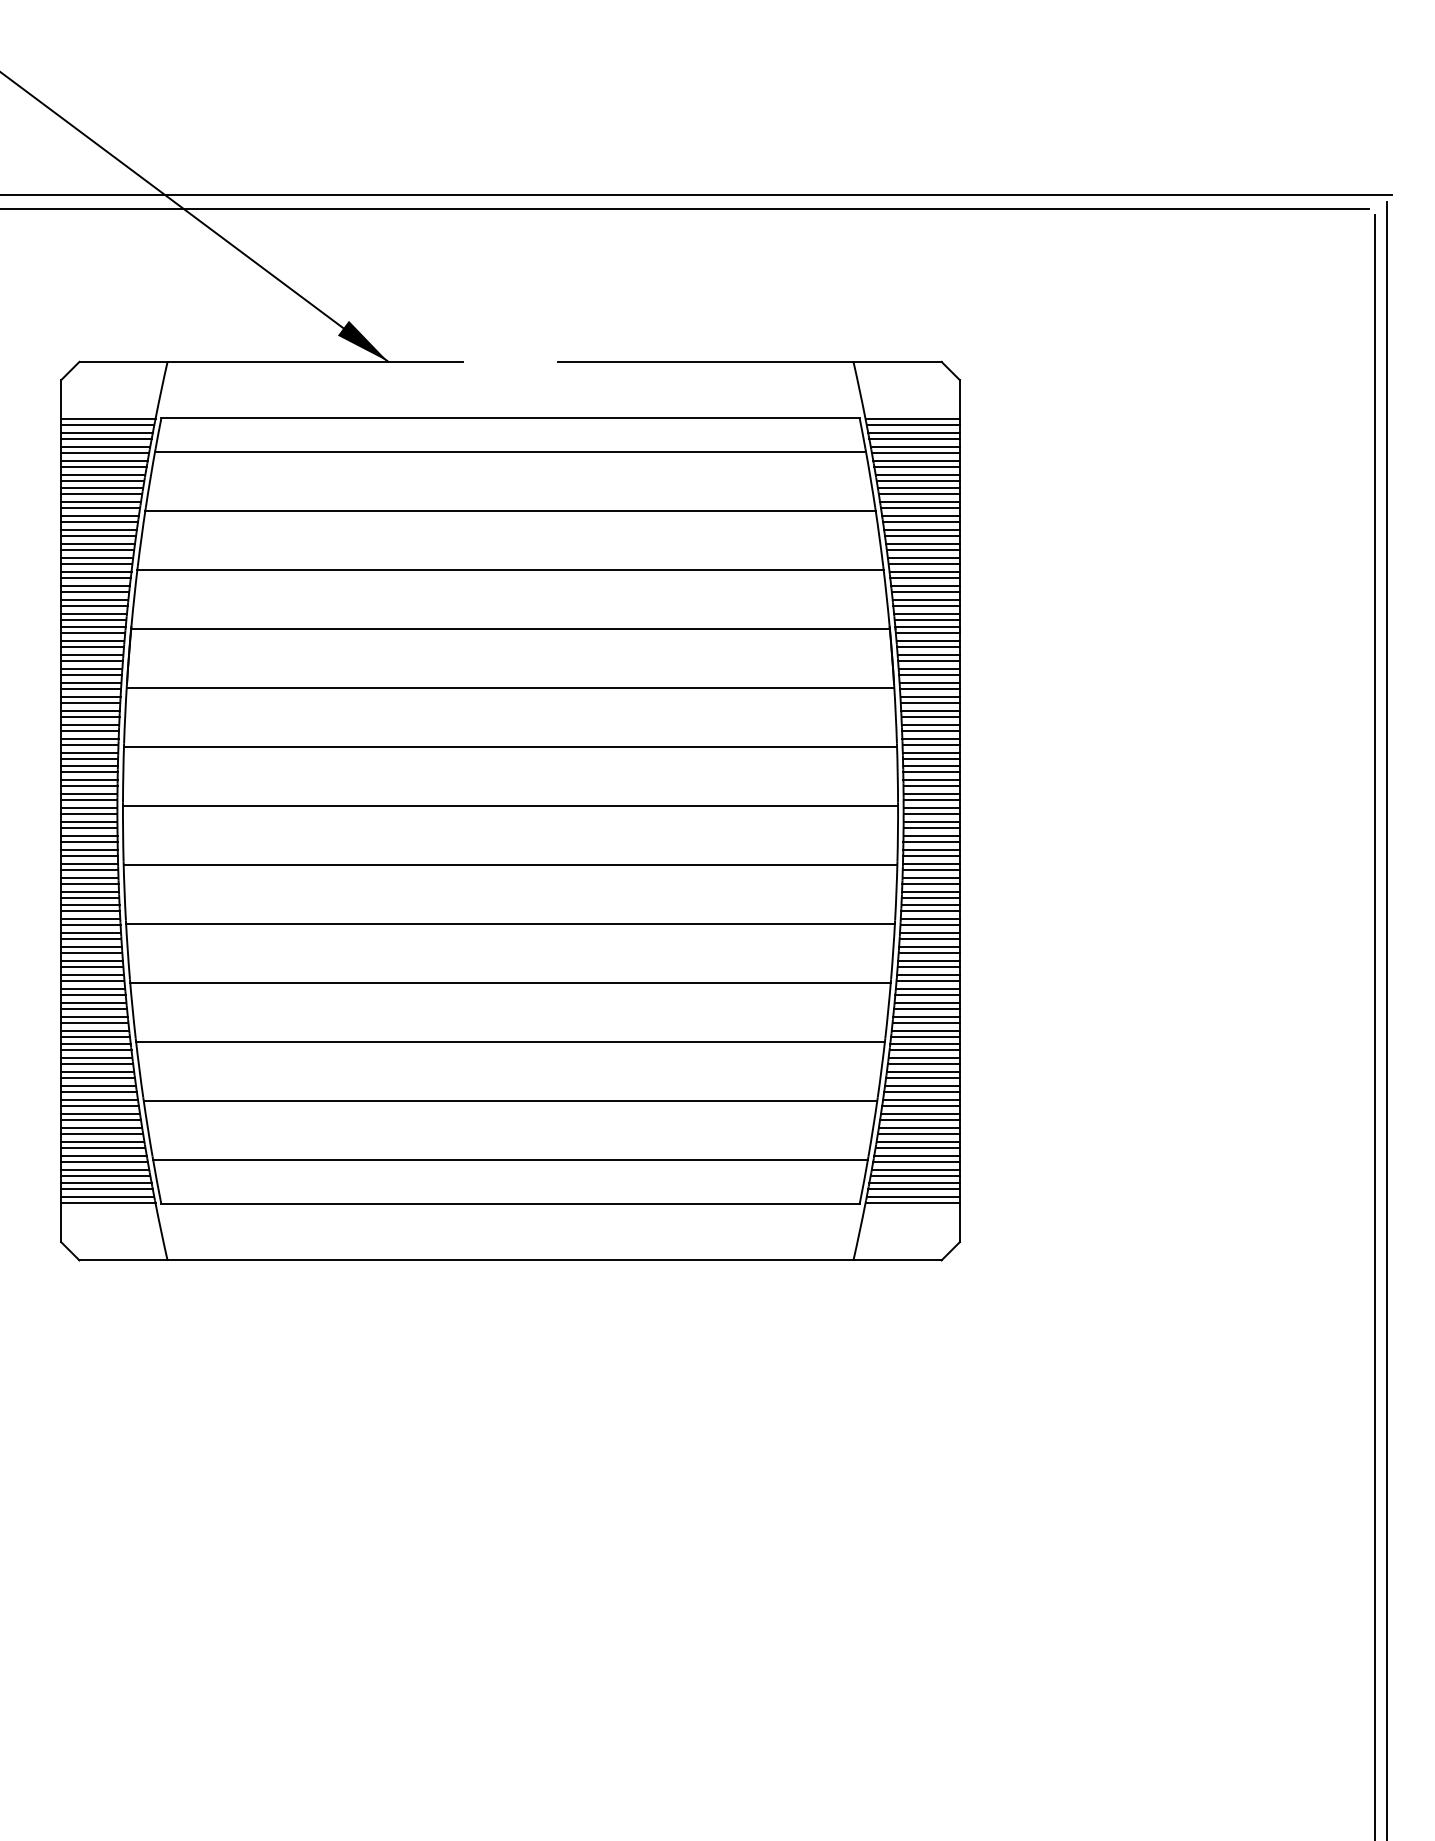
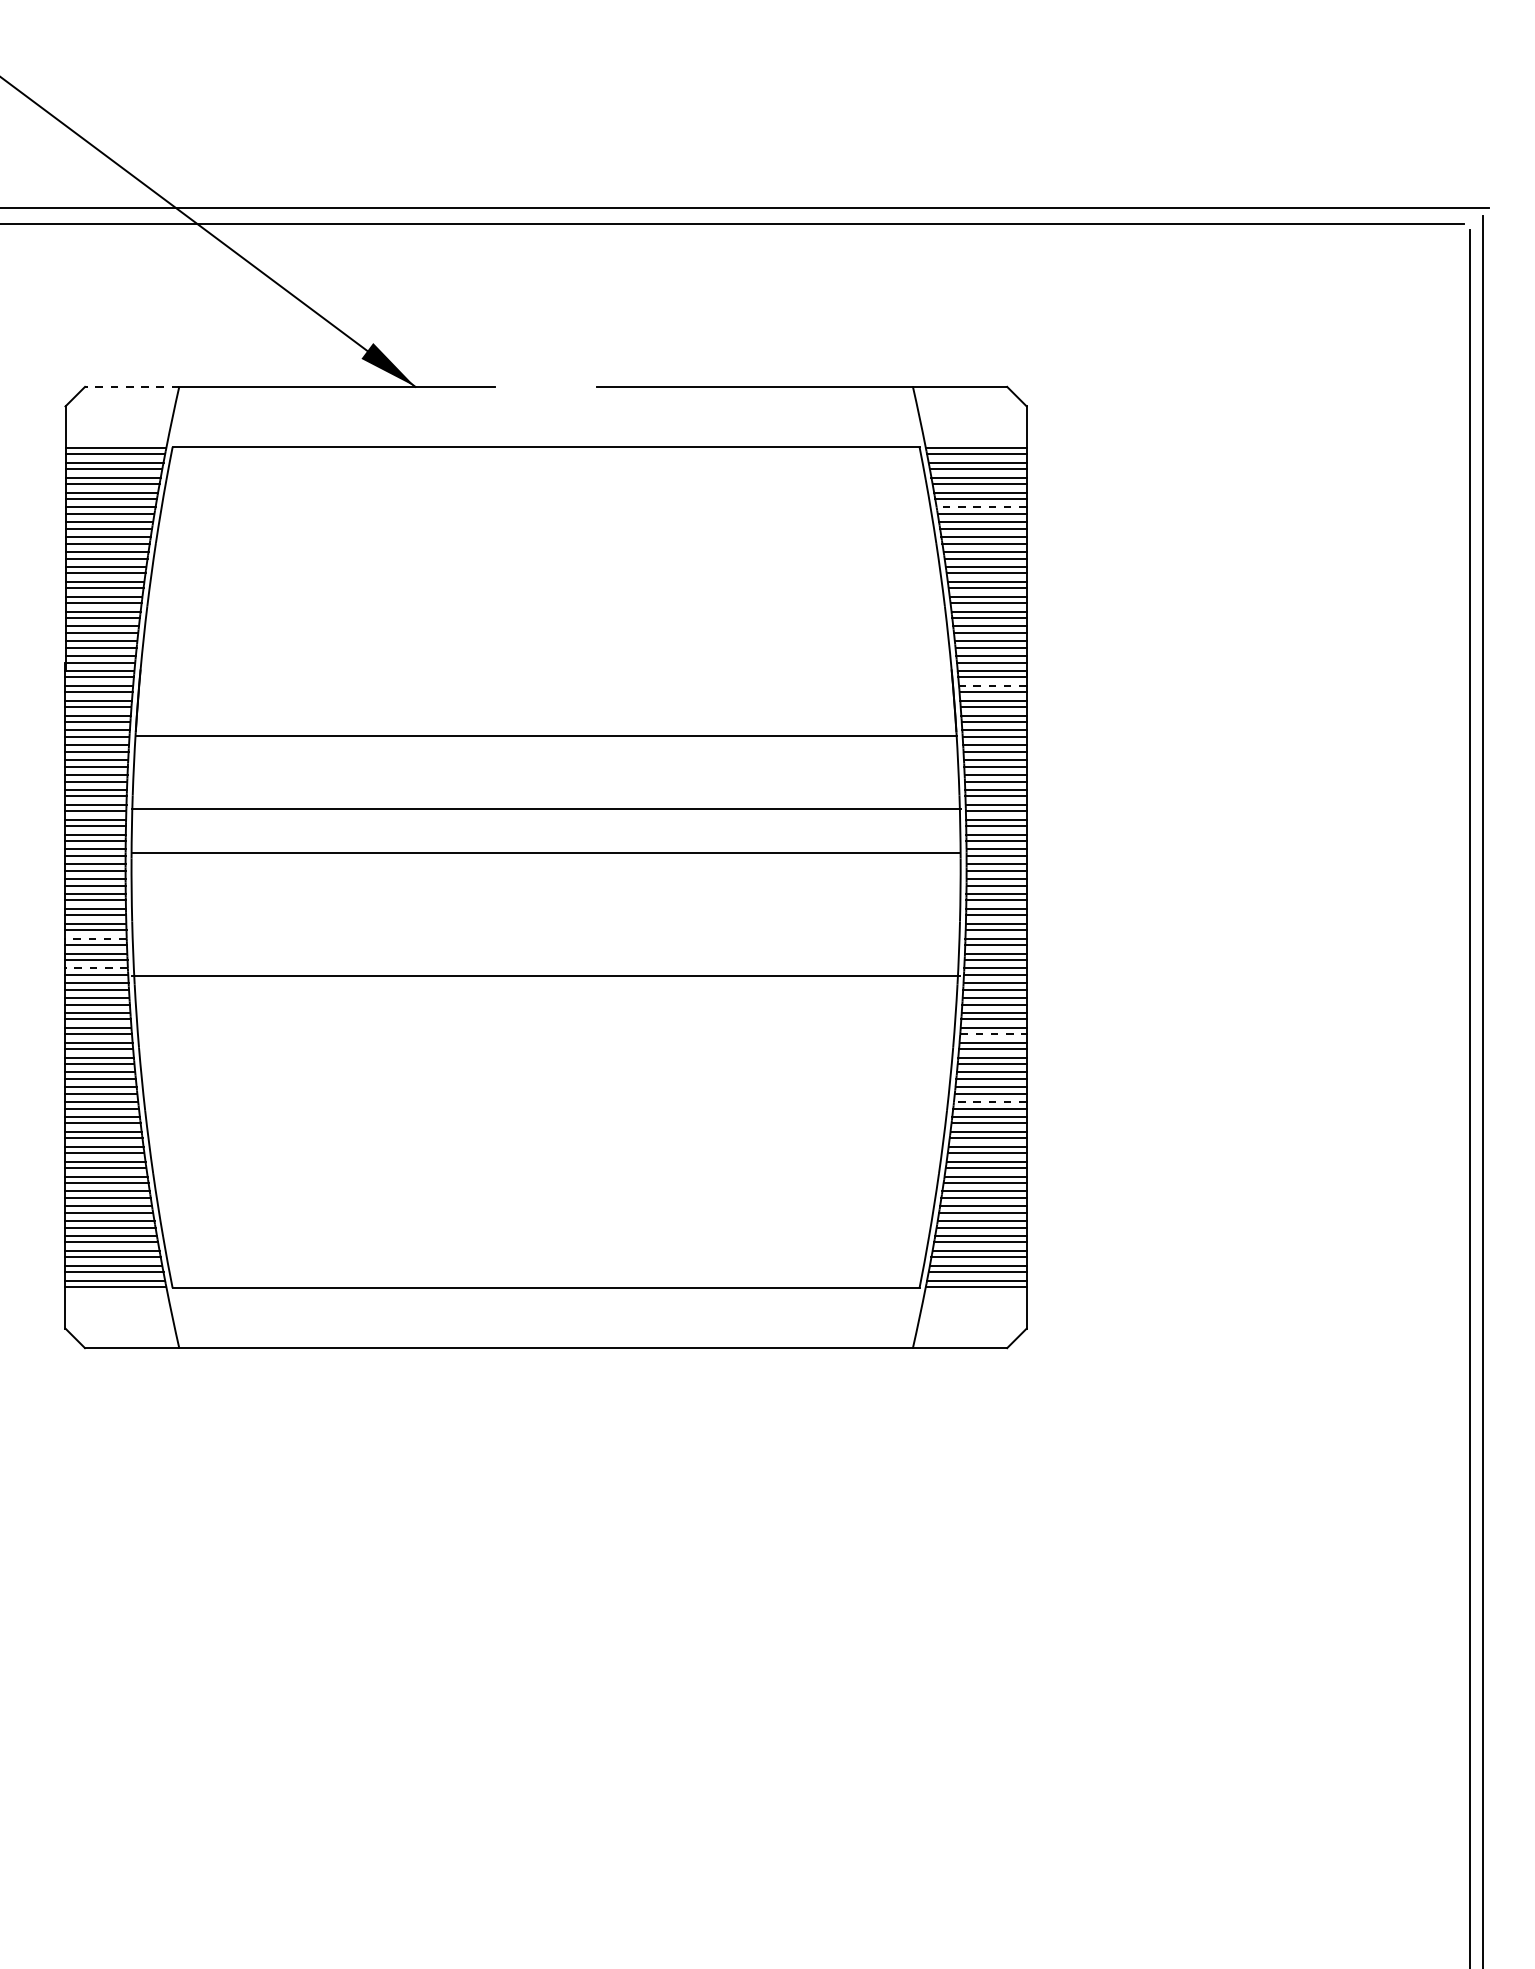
line: (123, 361) -> (132, 386), solid -> dashed
line: (510, 452) -> (546, 483), removed
line: (917, 474) -> (981, 507), solid -> dashed
line: (510, 511) -> (546, 546), removed
line: (510, 570) -> (546, 610), removed
line: (510, 629) -> (546, 673), removed
line: (928, 641) -> (993, 686), solid -> dashed
line: (510, 747) -> (546, 852), moved
line: (510, 806) -> (546, 809), moved
line: (510, 865) -> (546, 975), moved
line: (89, 877) -> (95, 938), solid -> dashed
line: (89, 905) -> (95, 968), solid -> dashed
line: (510, 924) -> (546, 988), removed
line: (929, 967) -> (994, 1034), solid -> dashed
line: (510, 983) -> (546, 1051), removed
line: (925, 1030) -> (989, 1102), solid -> dashed
line: (510, 1042) -> (546, 1115), removed
line: (510, 1101) -> (546, 1178), removed
line: (510, 1160) -> (546, 1241), removed

